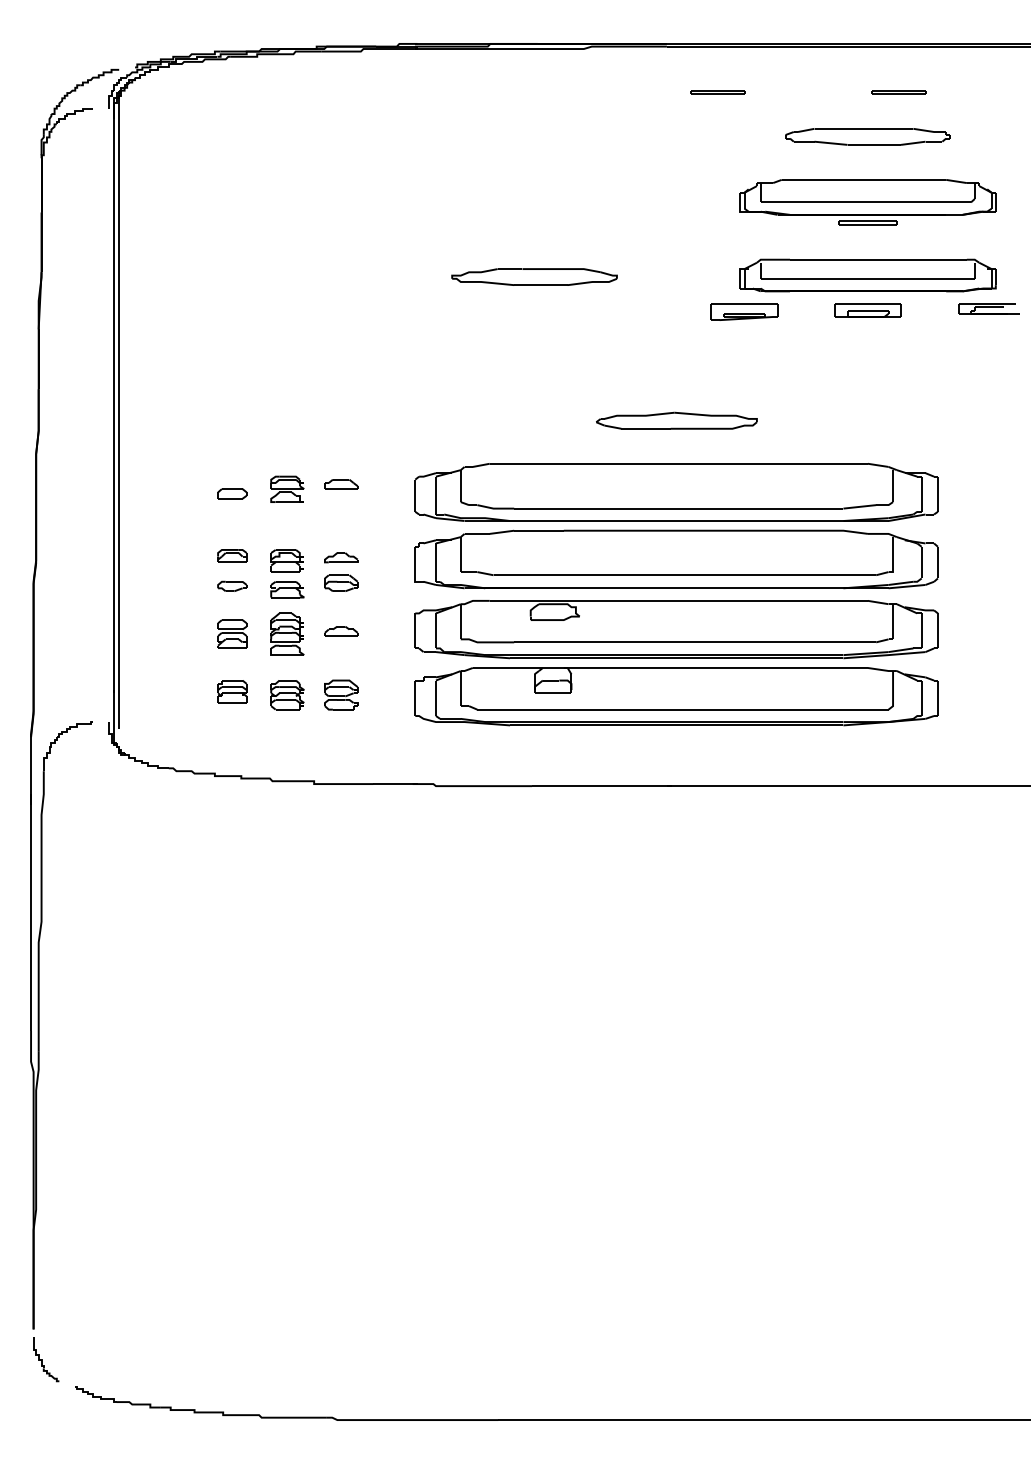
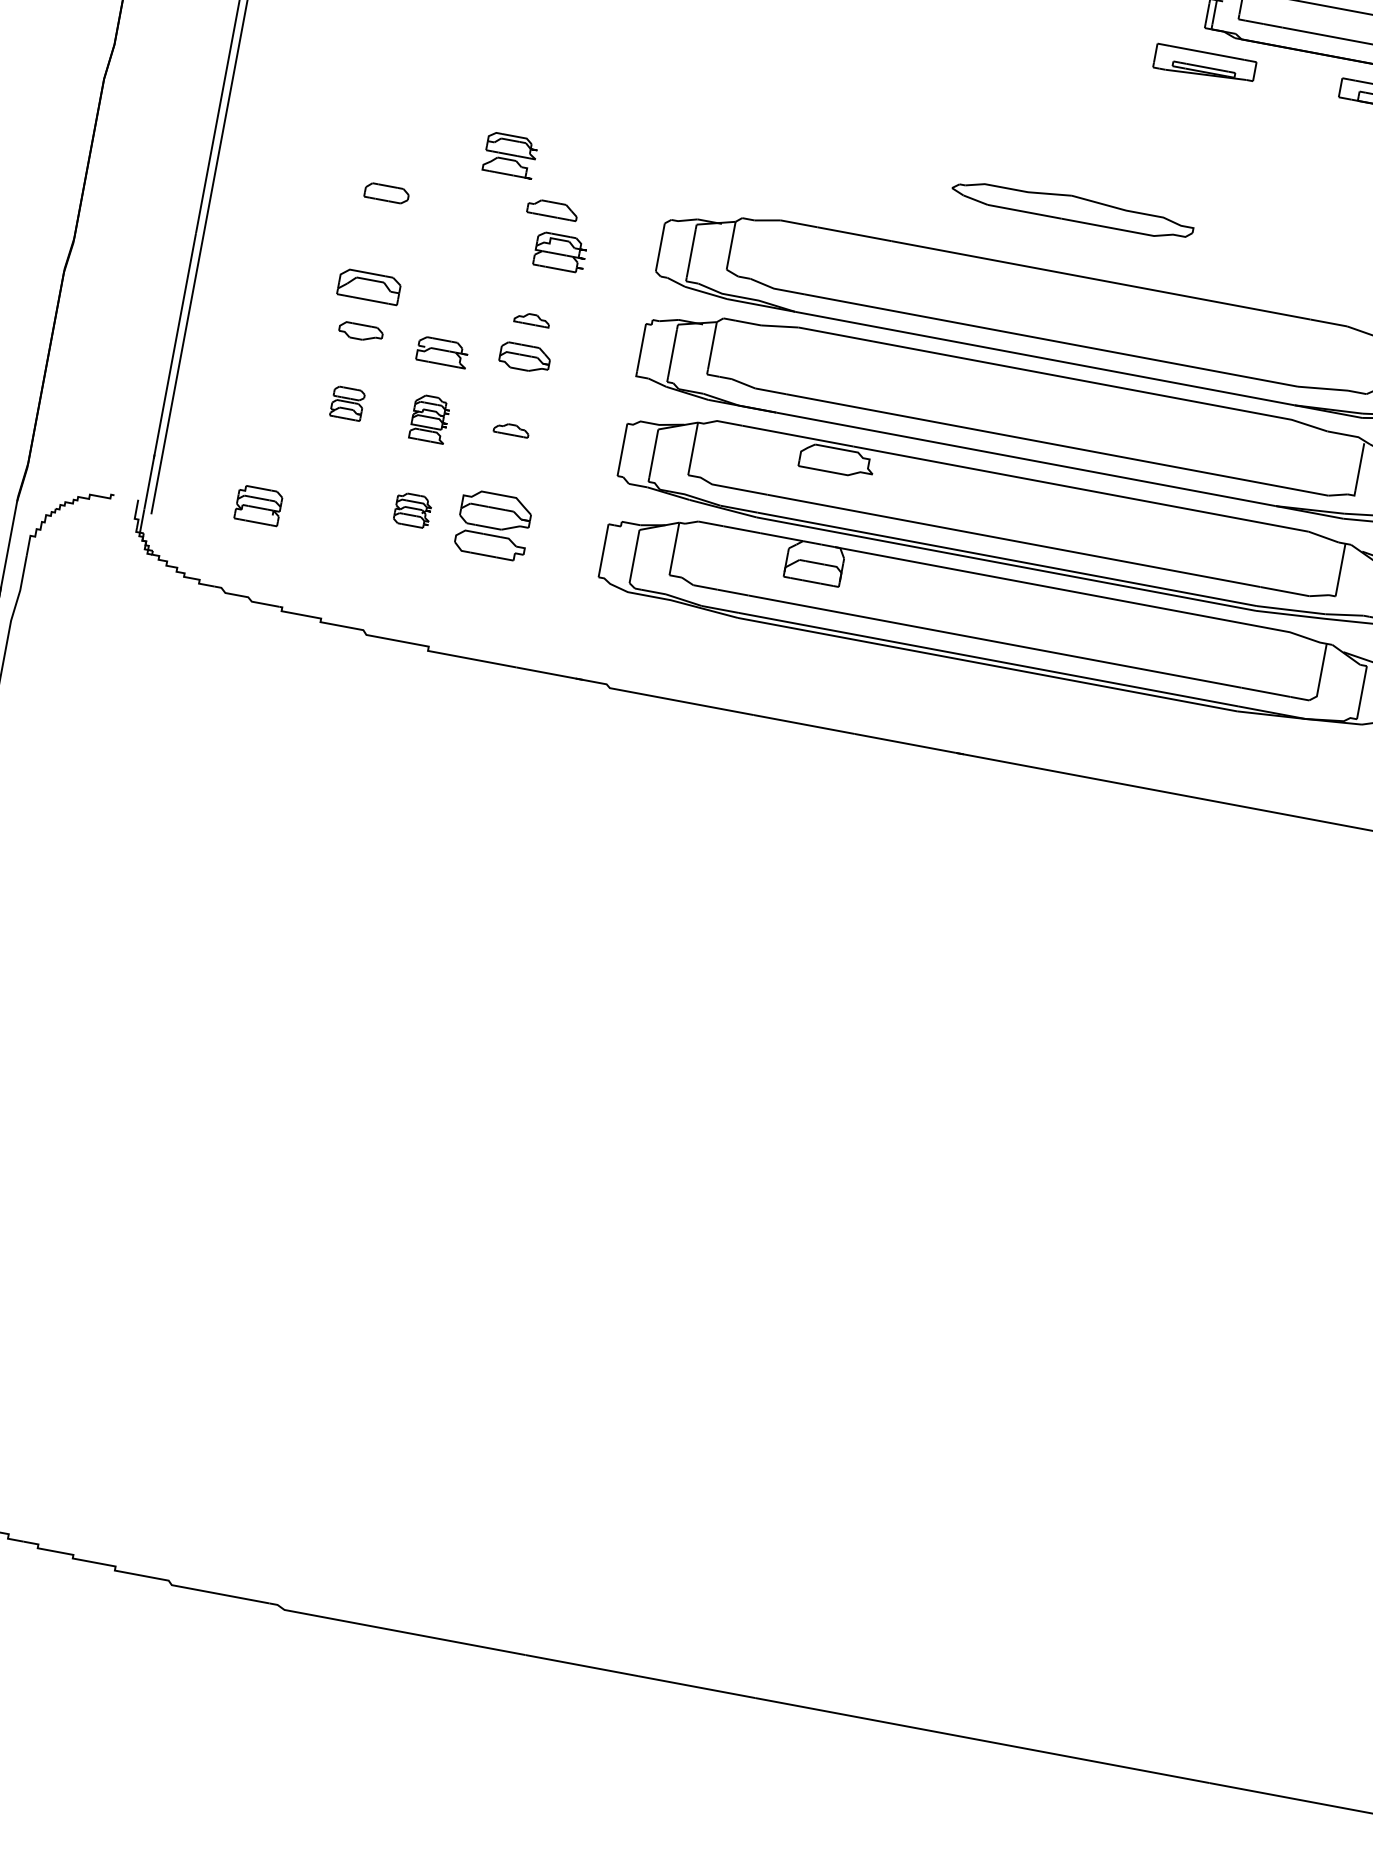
part: (287, 488) -> (510, 153), moved
part: (232, 555) -> (369, 285), size x1.4
part: (341, 557) -> (532, 319), size x0.7
part: (286, 560) -> (559, 251), moved
part: (341, 631) -> (511, 430), size x0.7
part: (232, 633) -> (347, 402), size x0.7
part: (287, 633) -> (430, 417), size x0.7
part: (232, 691) -> (258, 505), moved
part: (341, 694) -> (494, 524), size x1.4
part: (287, 695) -> (412, 510), size x0.7

